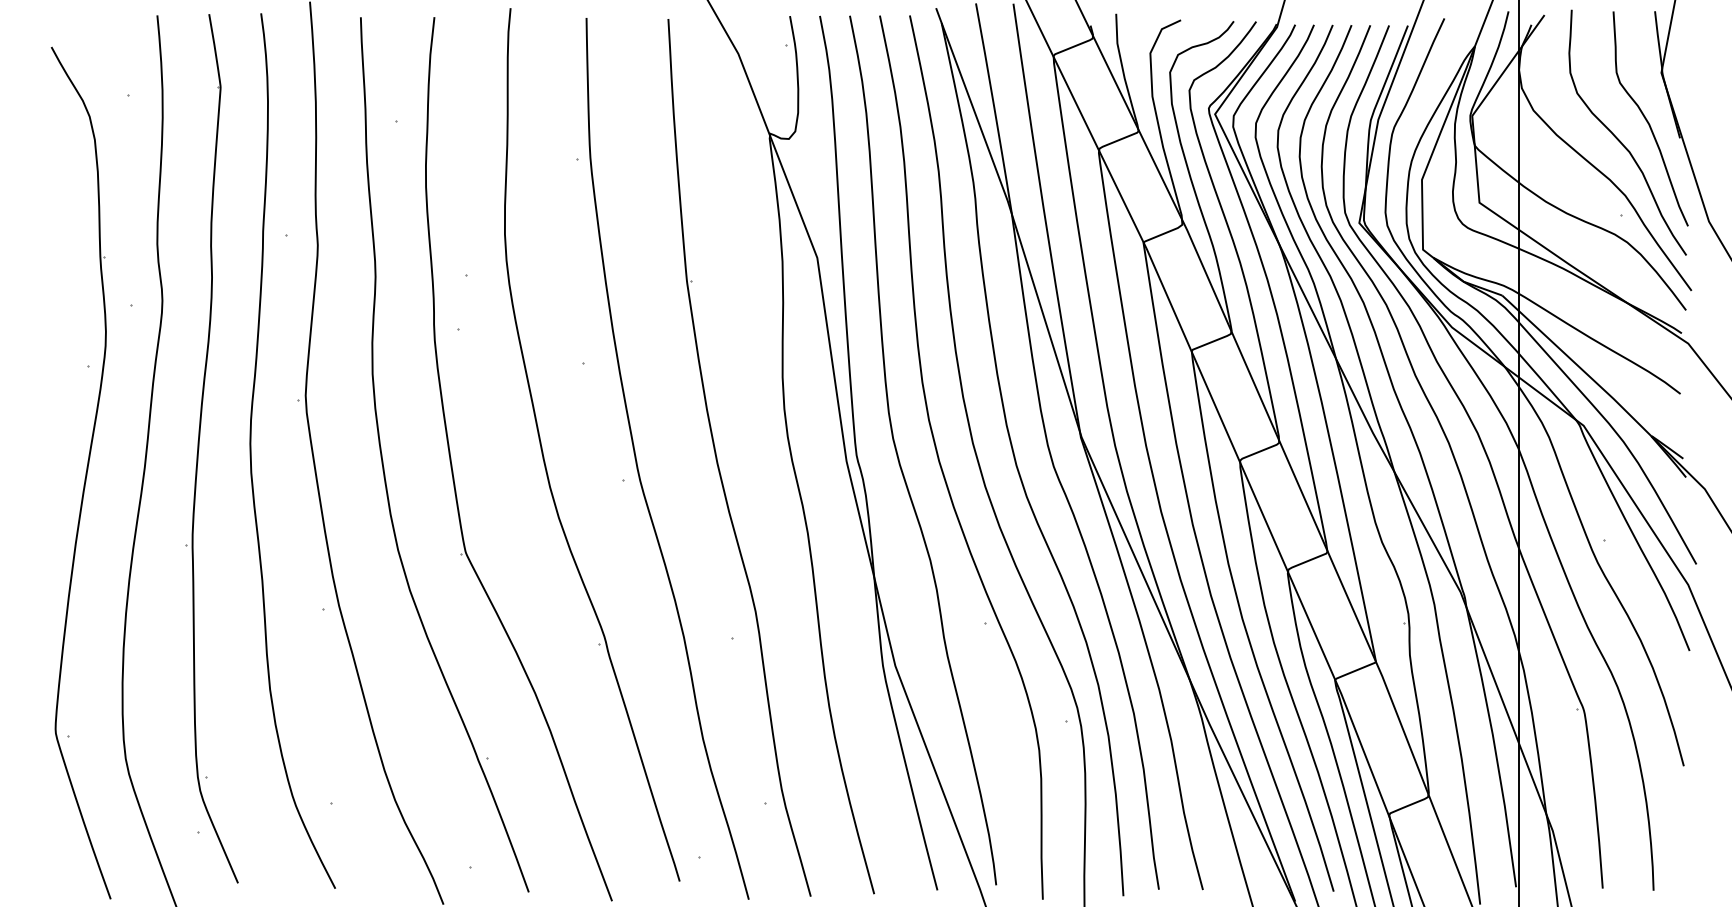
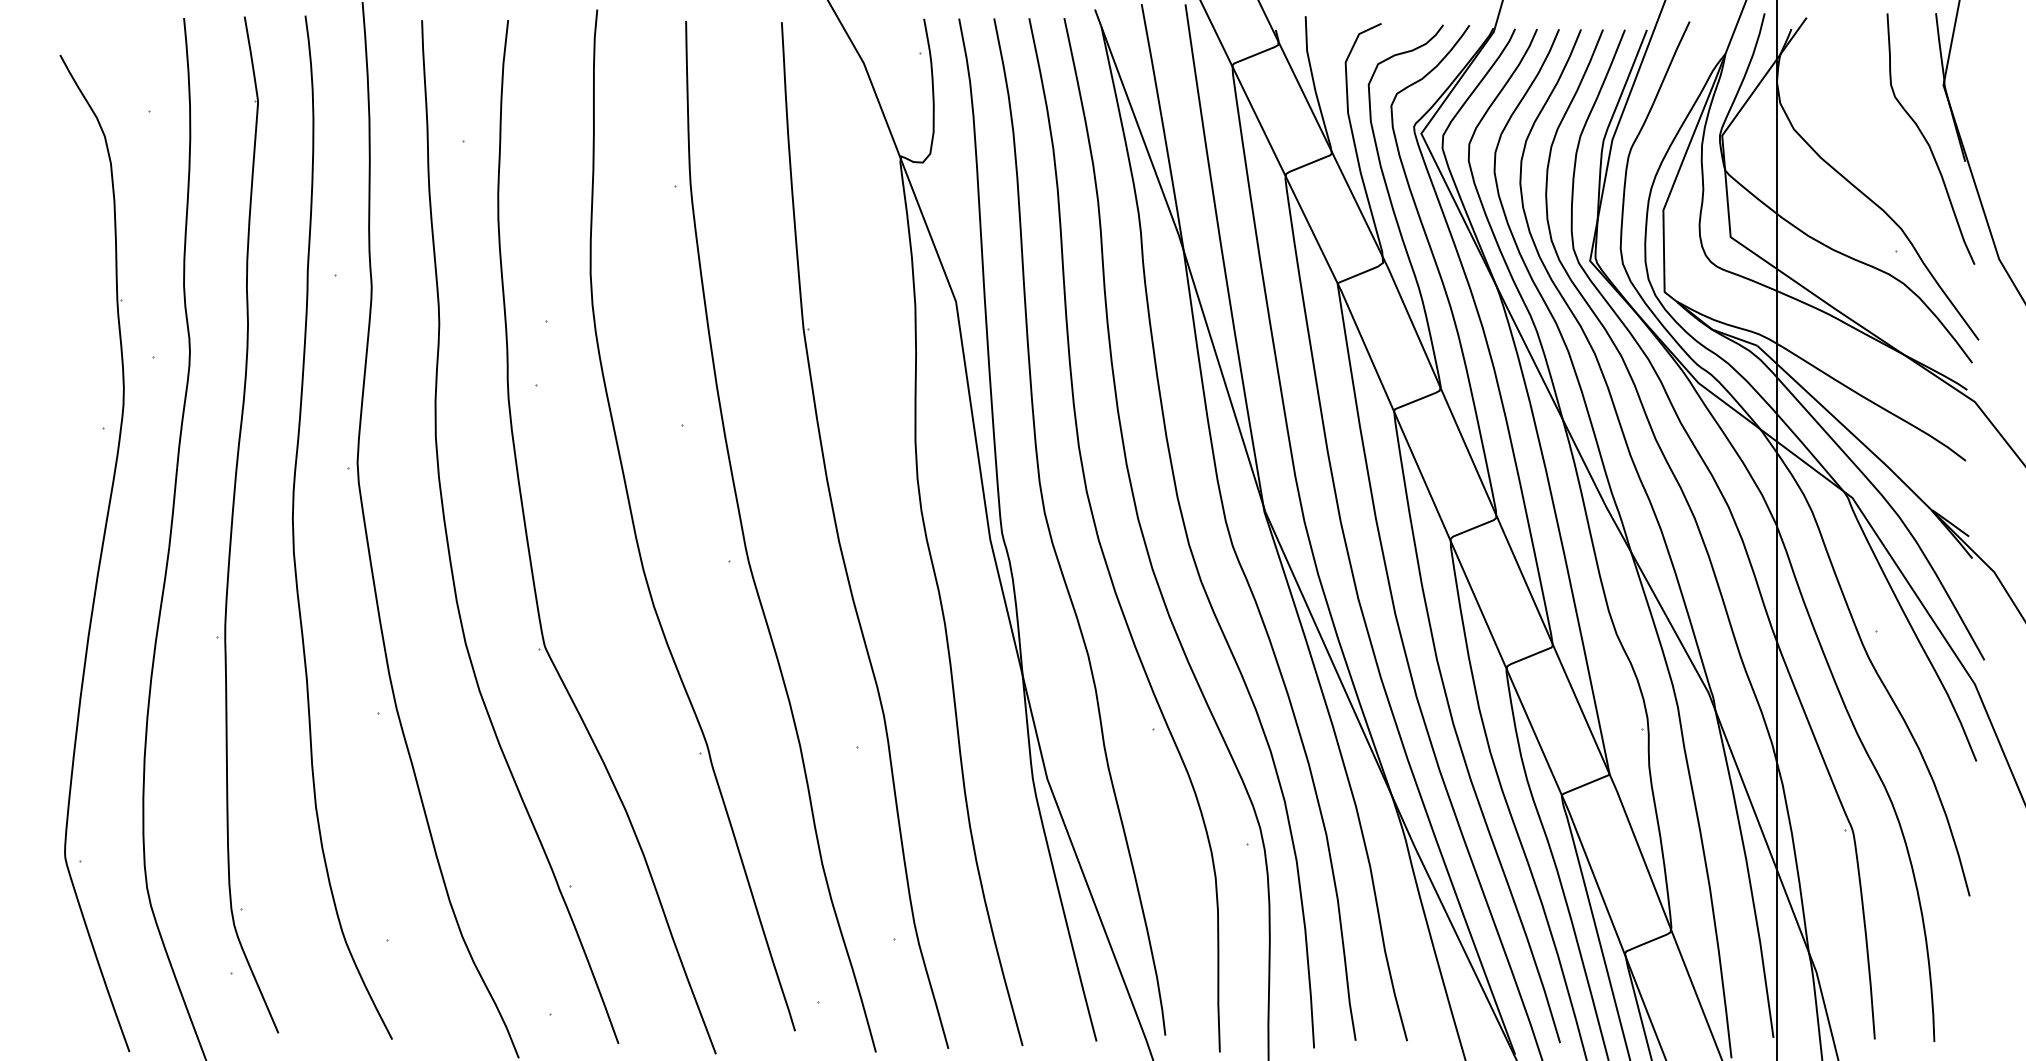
curve: (1619, 139) -> (1894, 163), removed

